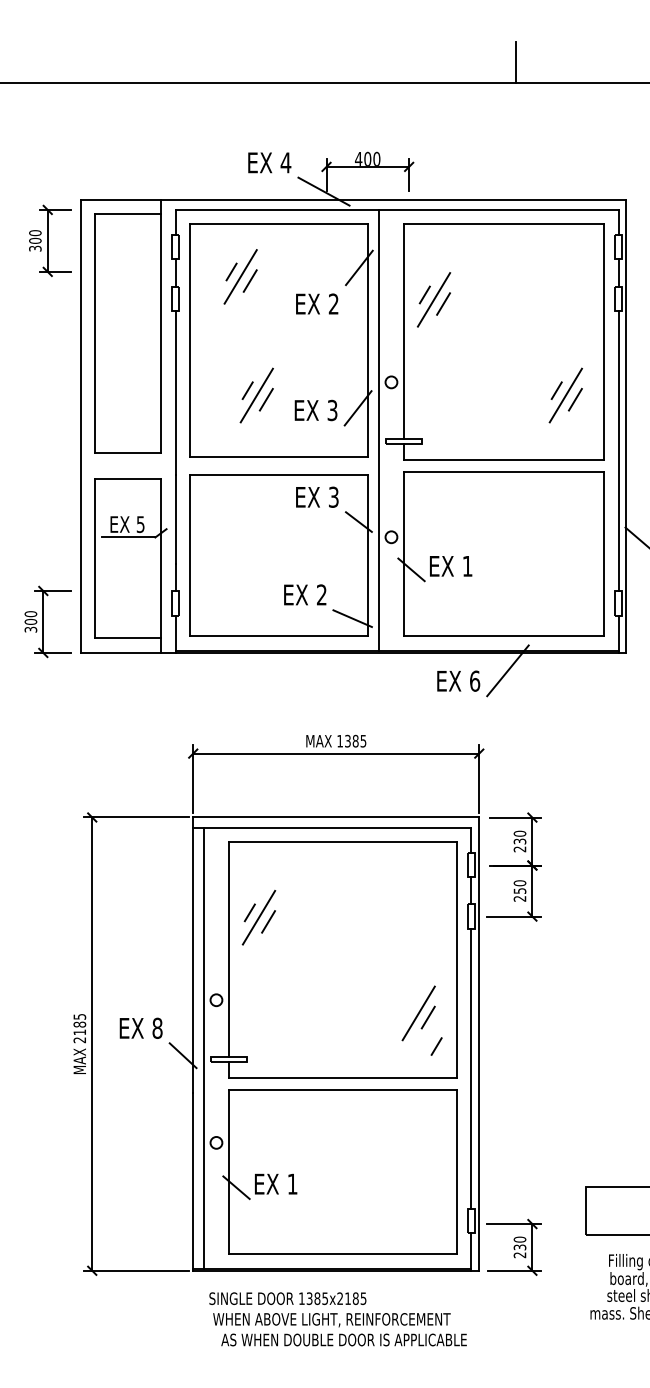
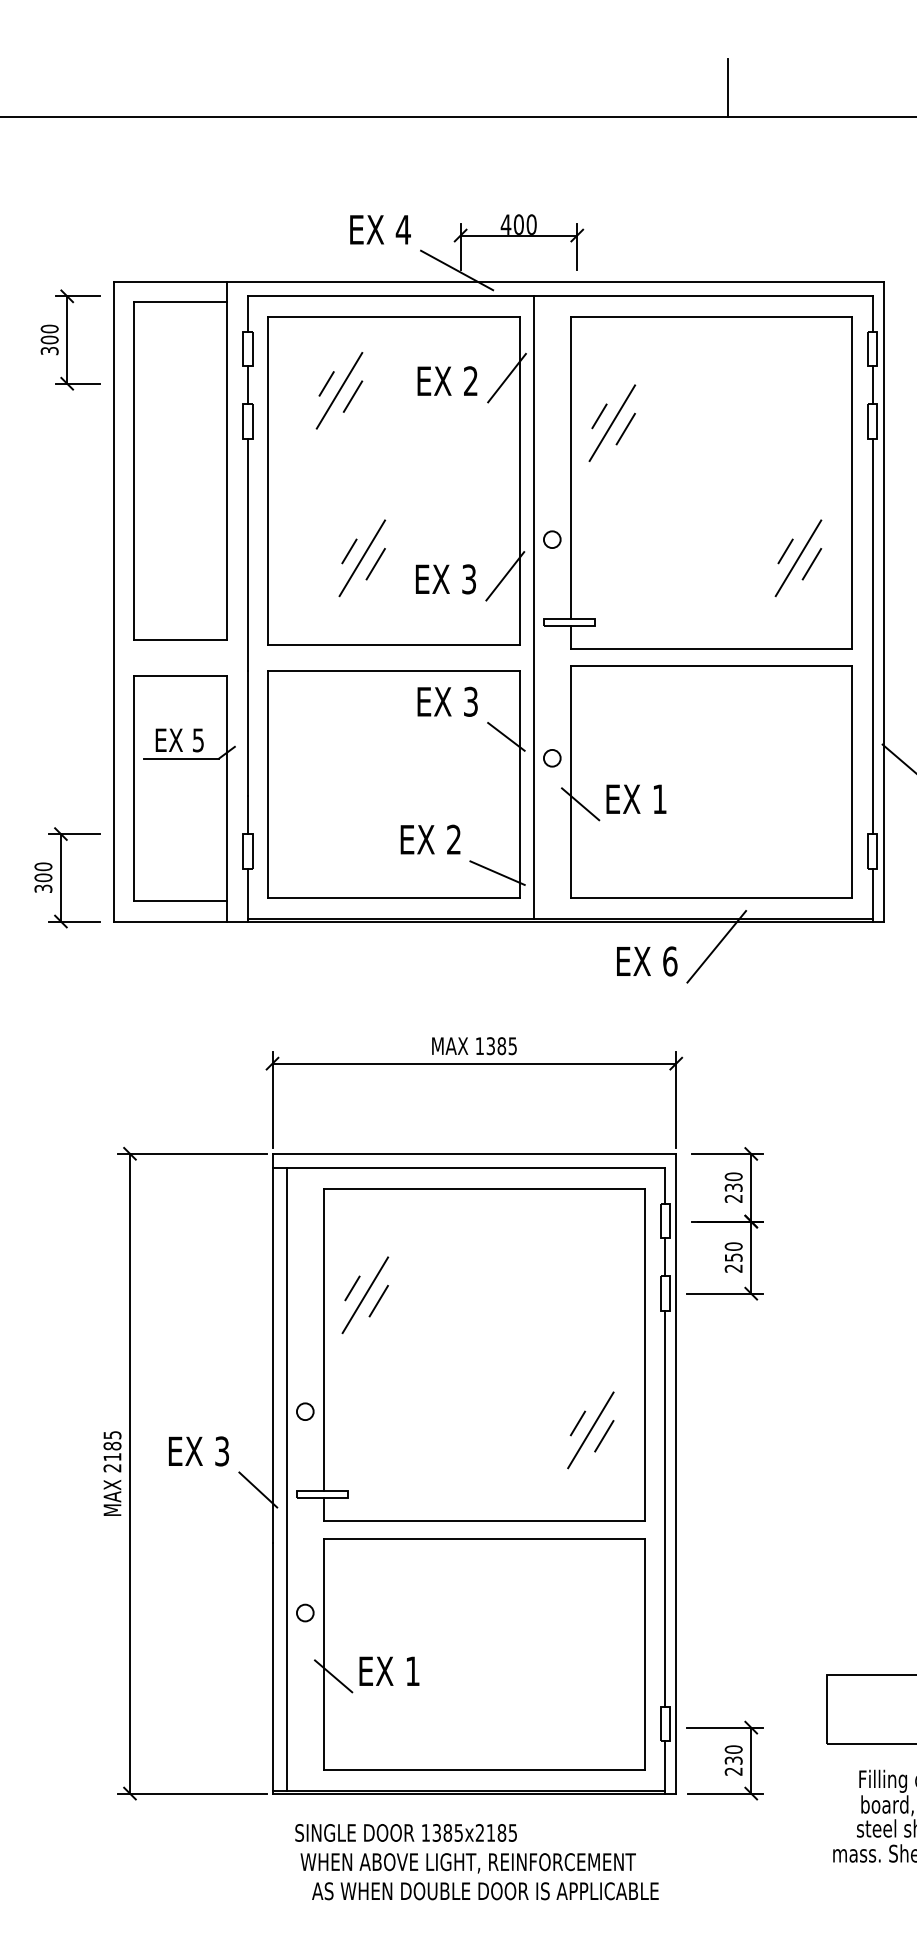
text: (317, 303) -> (447, 380), moved
text: (157, 1027) -> (222, 1450), 8 -> 3
line: (436, 1046) -> (577, 1423), moved

